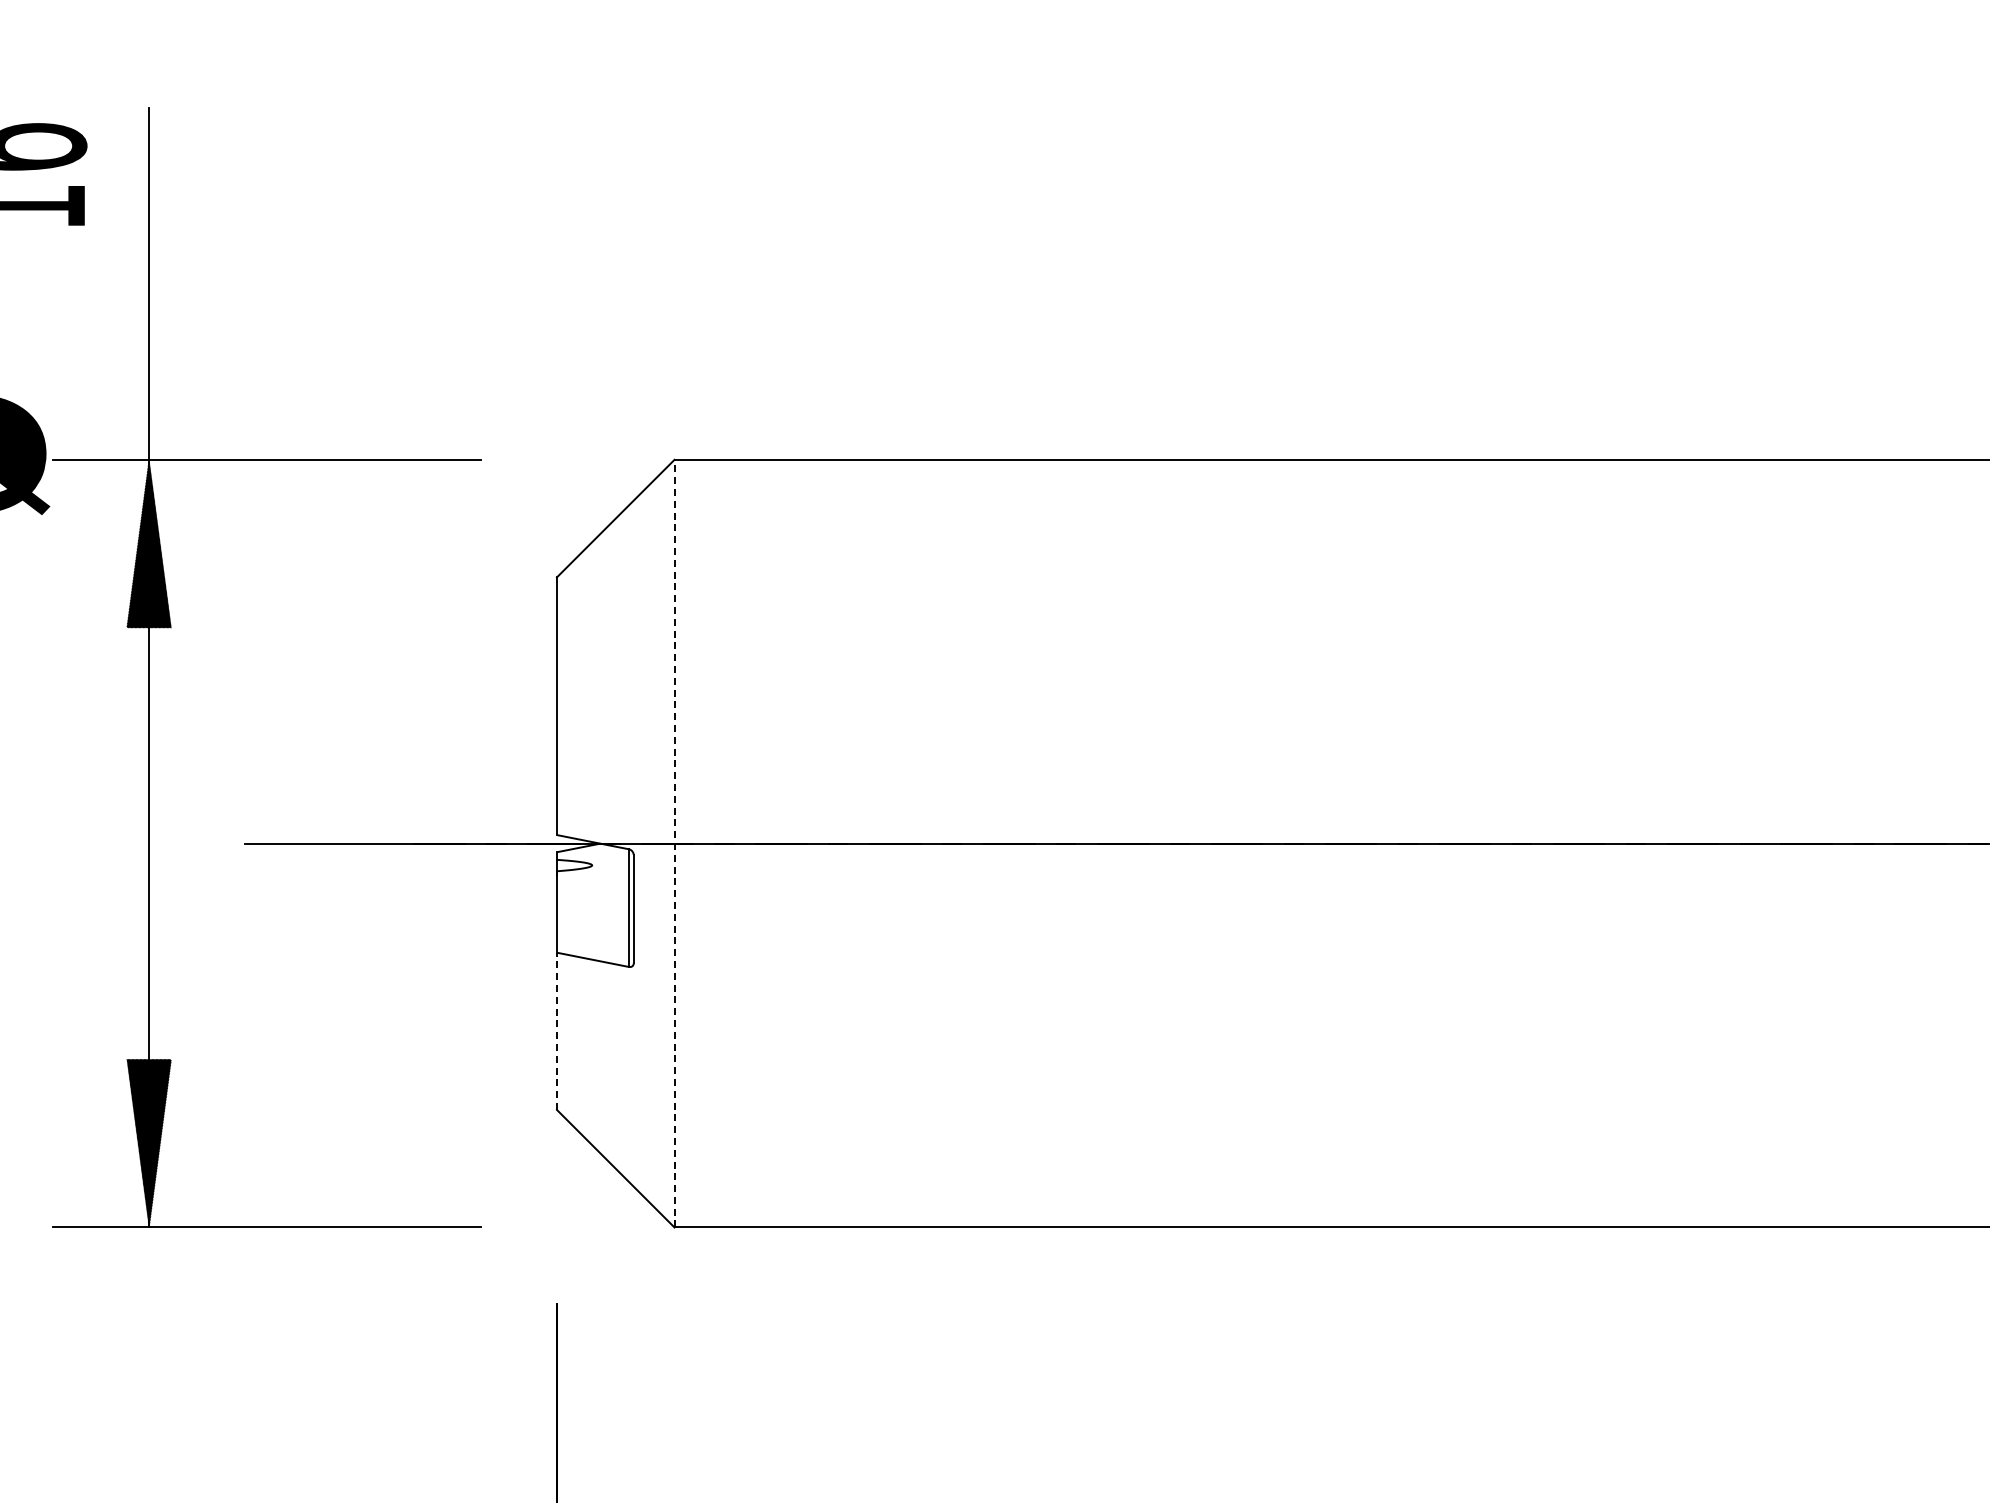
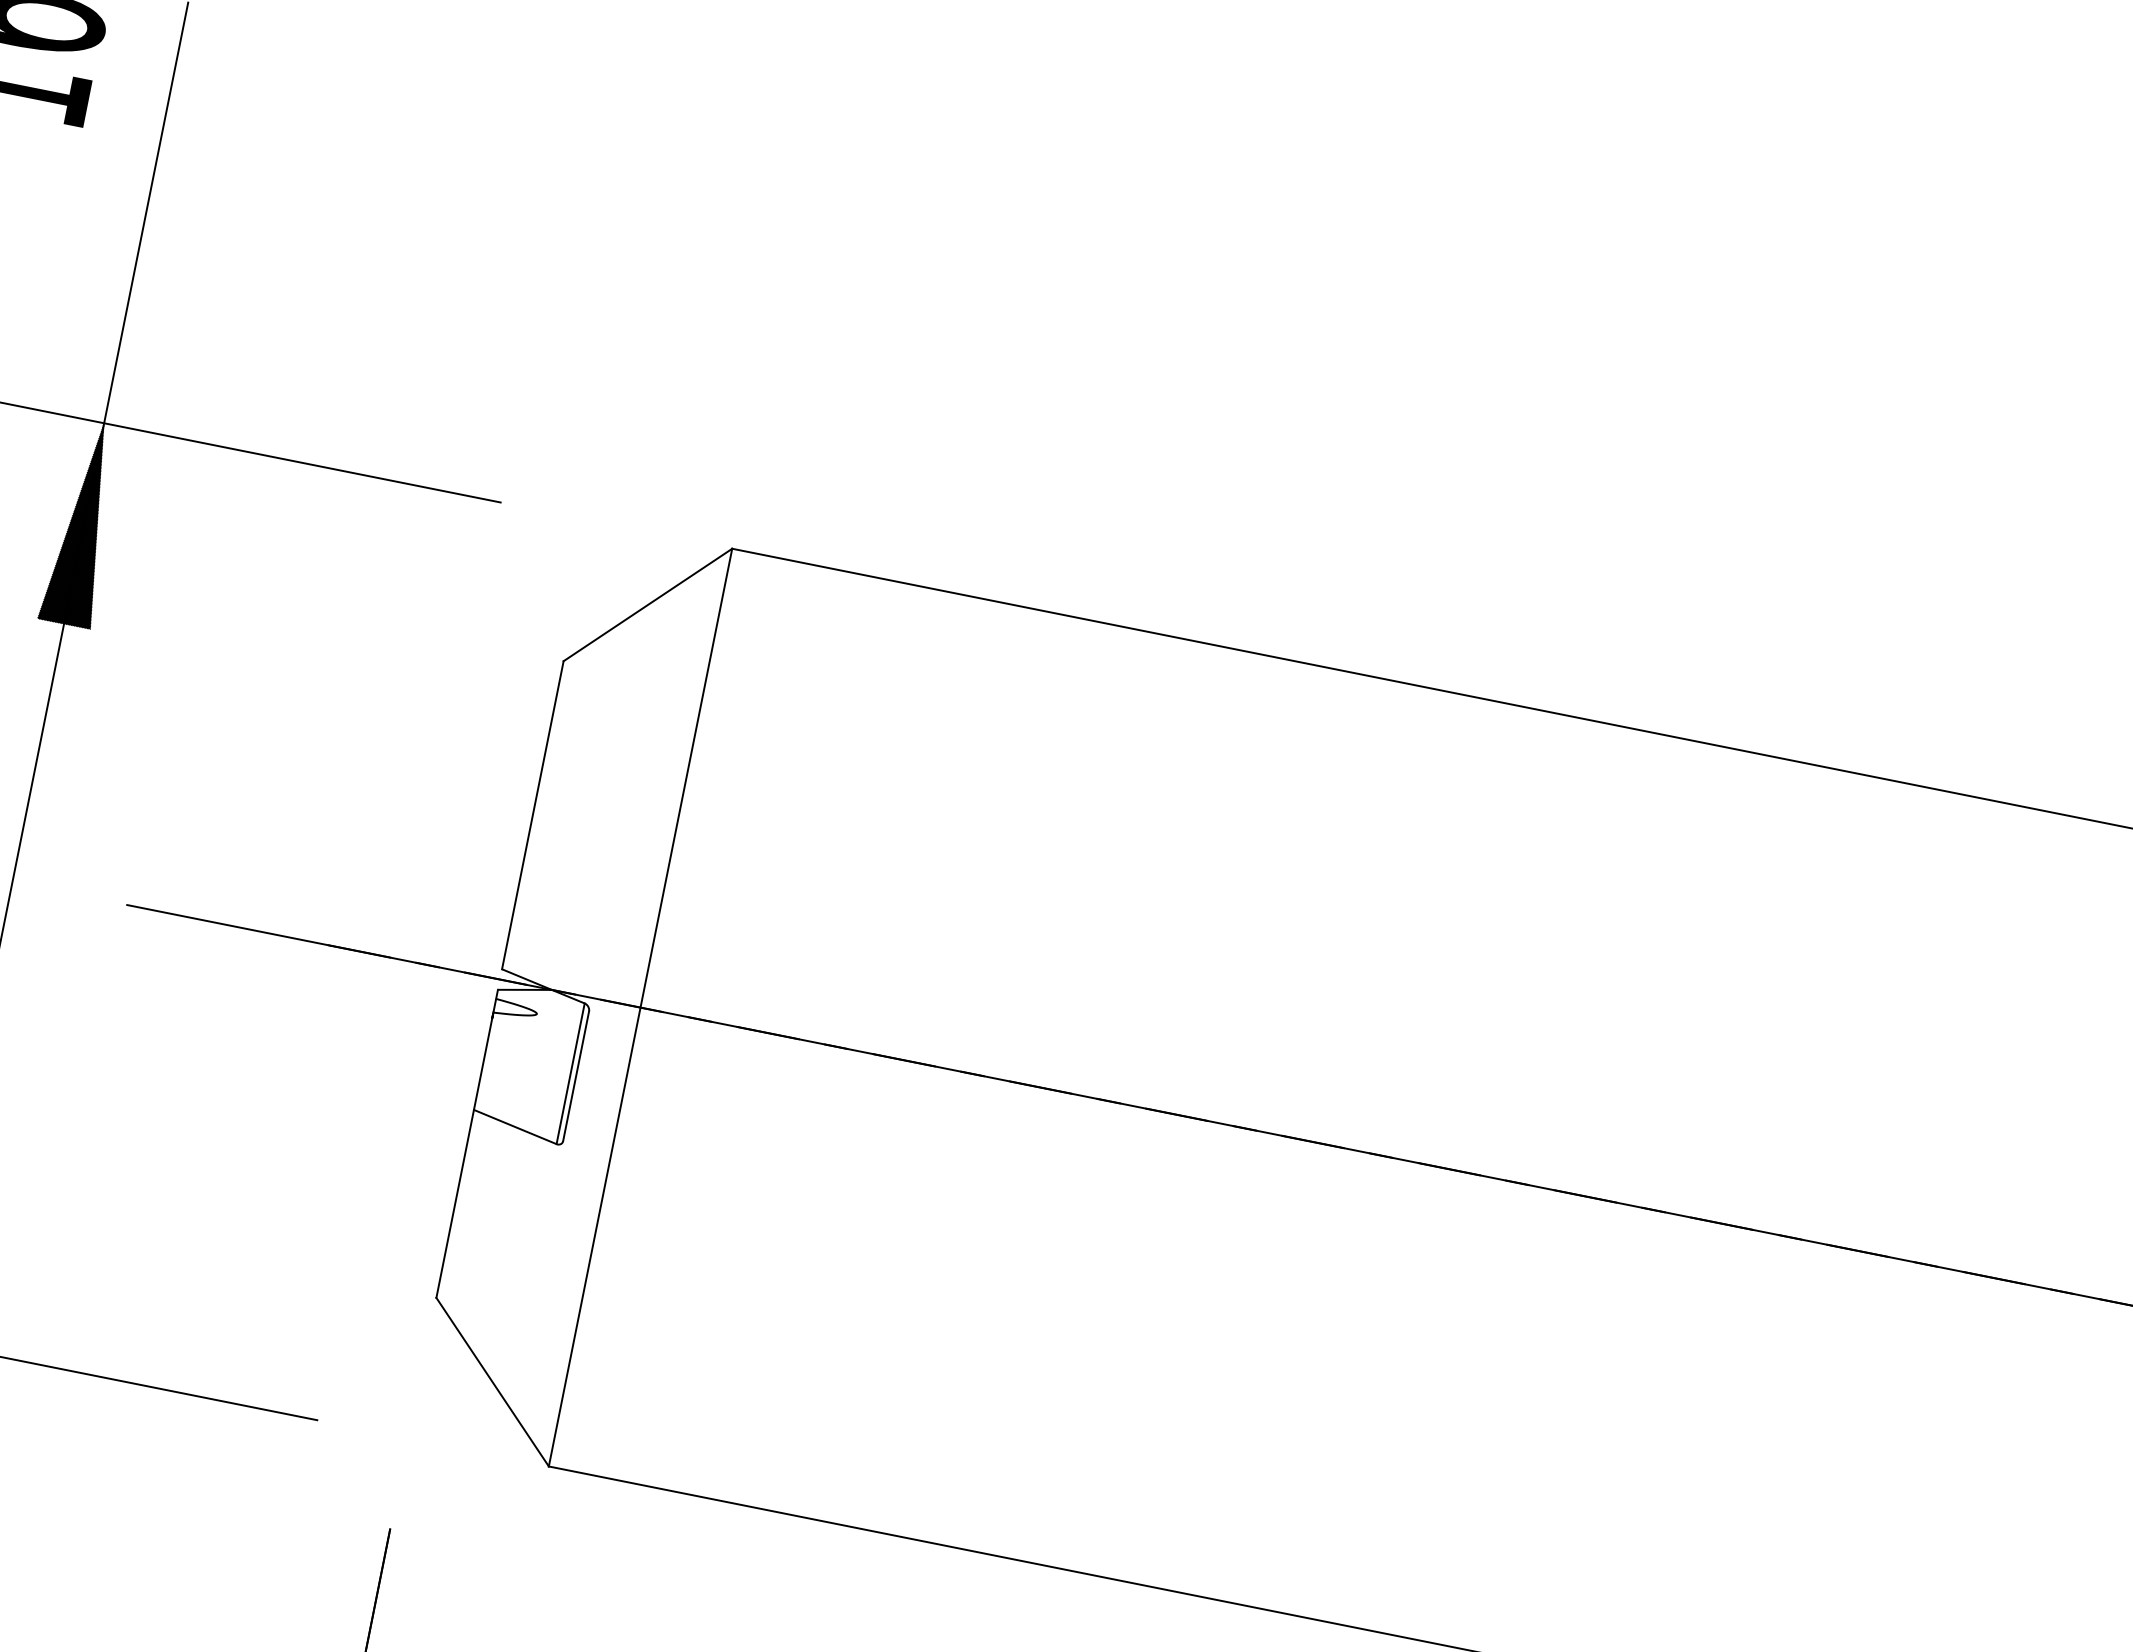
line: (674, 843) -> (640, 1007), dashed -> solid
line: (556, 1031) -> (454, 1203), dashed -> solid

